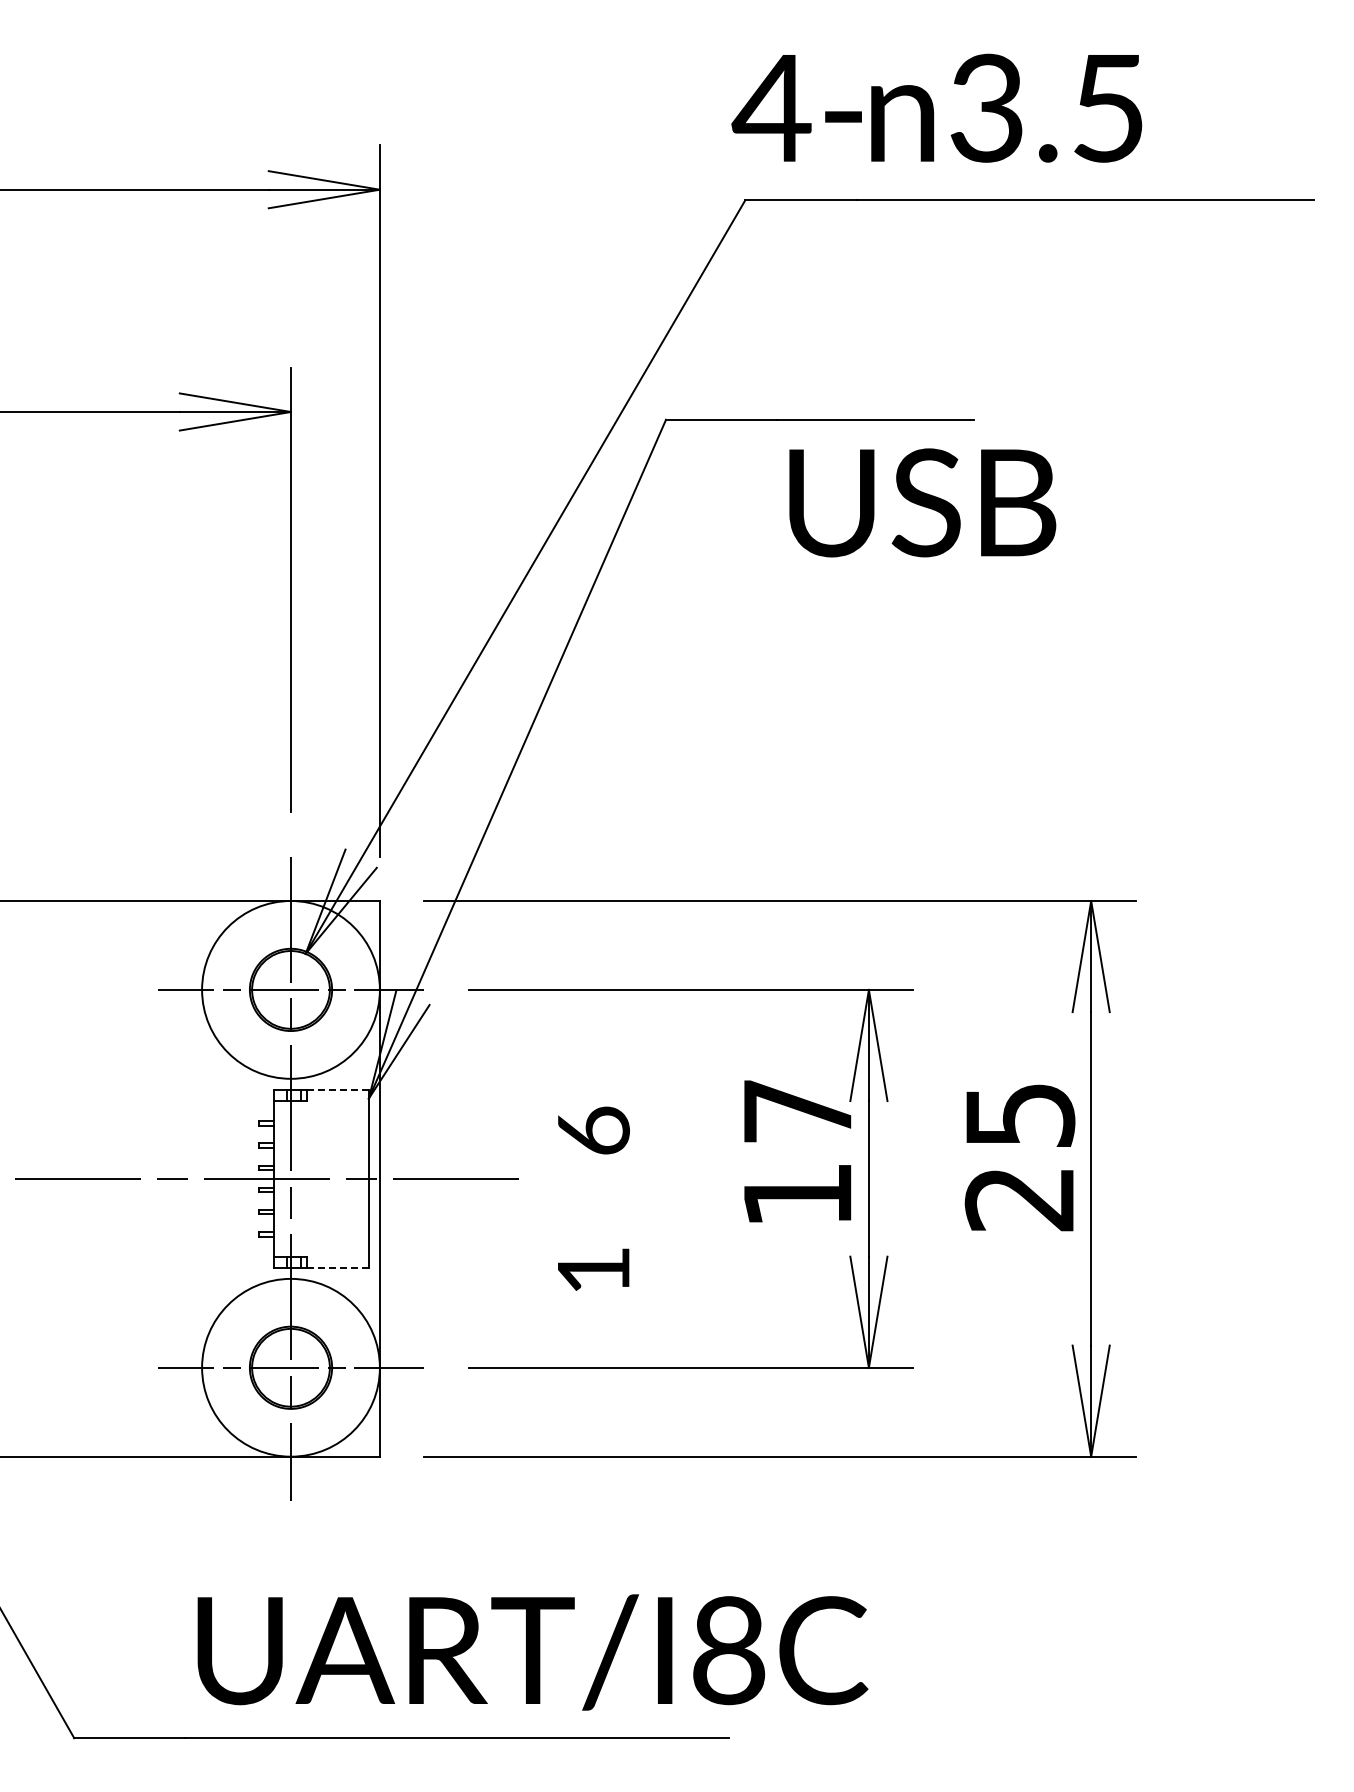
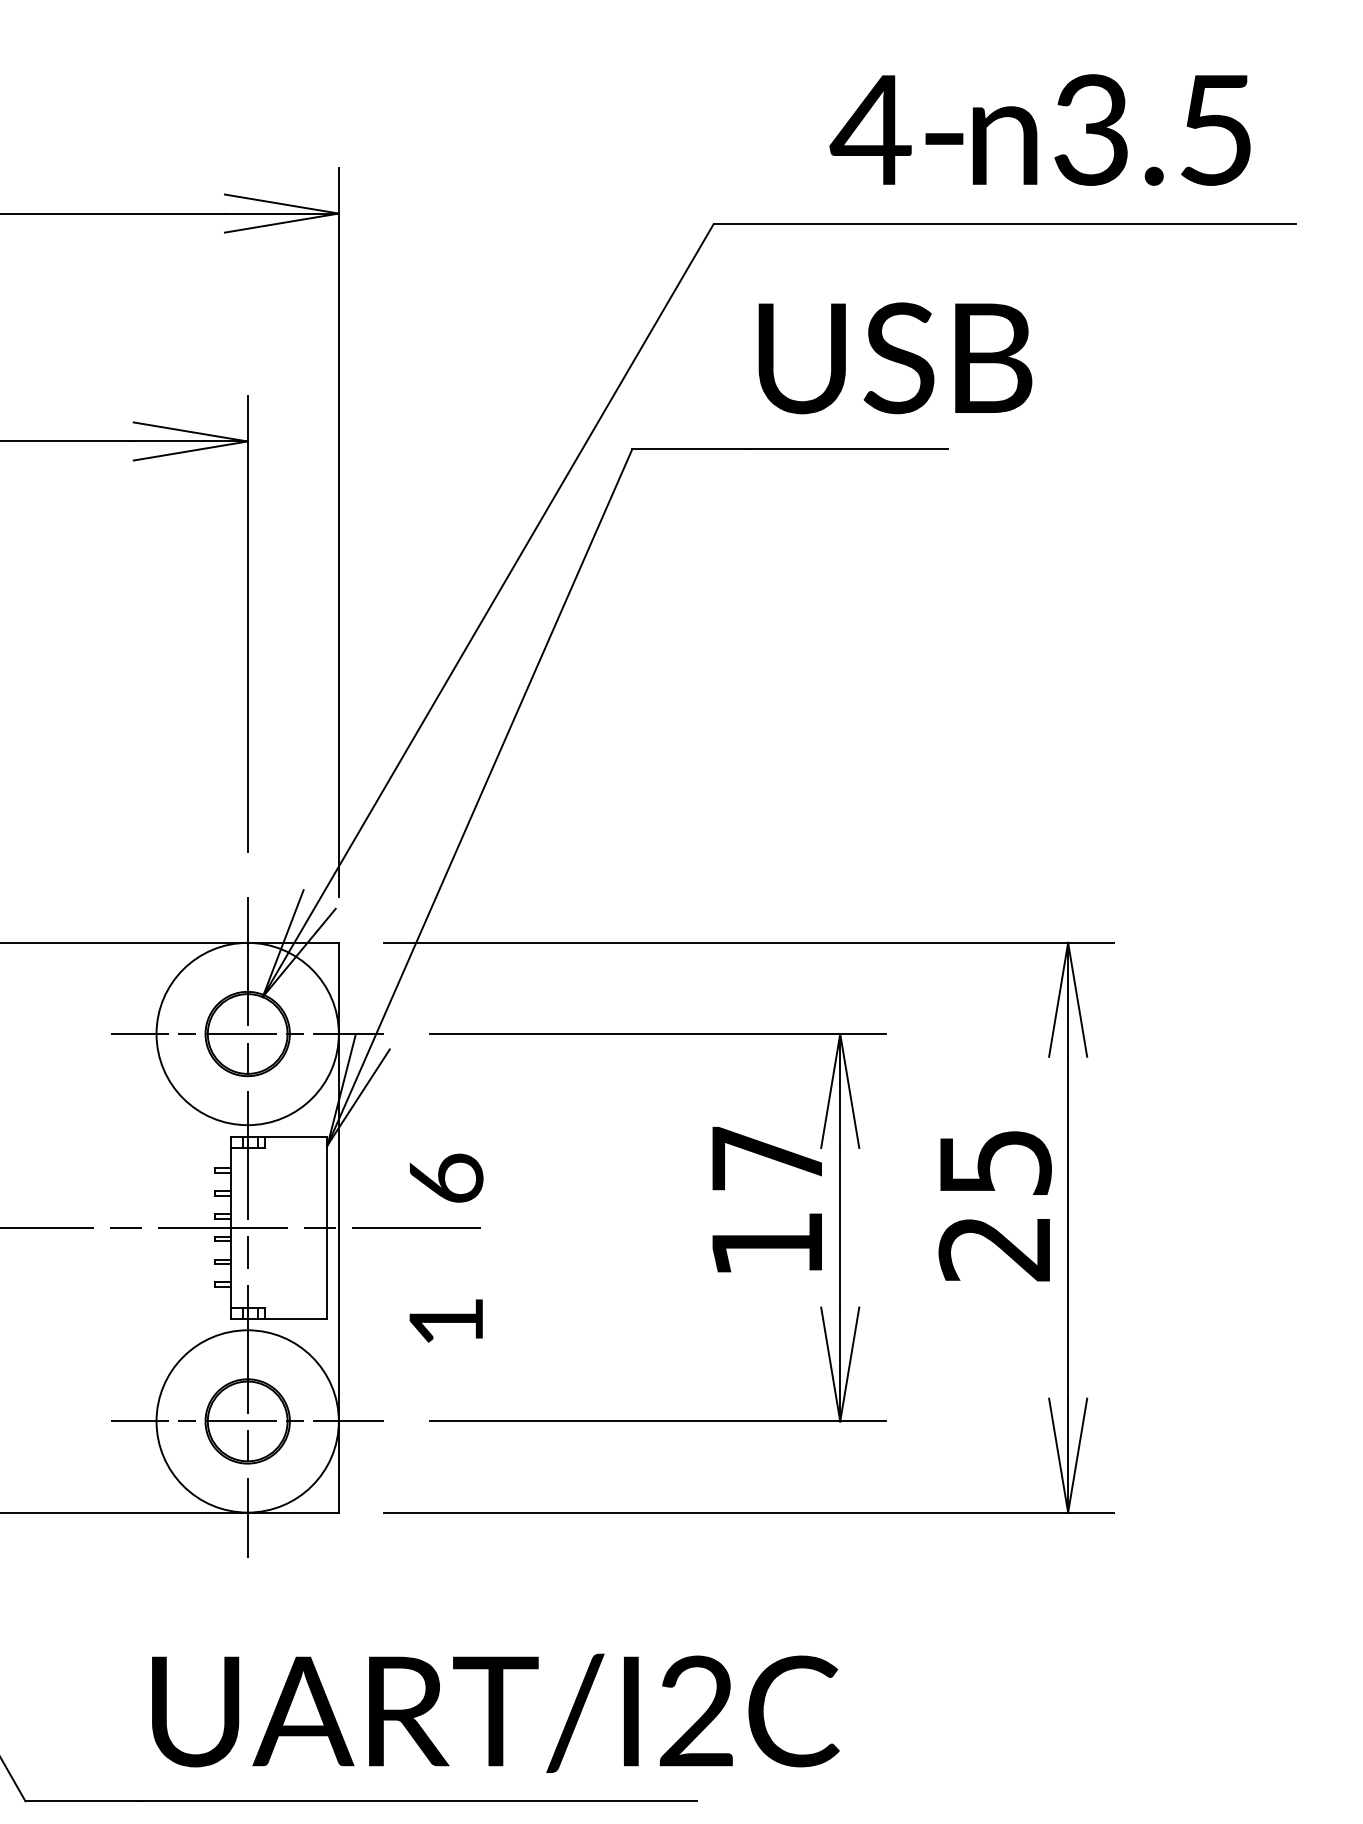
text: (936, 107) -> (1039, 129), moved
text: (922, 502) -> (895, 357), moved
line: (338, 1089) -> (296, 1136), dashed -> solid
text: (593, 1198) -> (446, 1247), moved
line: (338, 1267) -> (296, 1318), dashed -> solid
text: (729, 1650) -> (697, 1711), UART/I8C -> UART/I2C

